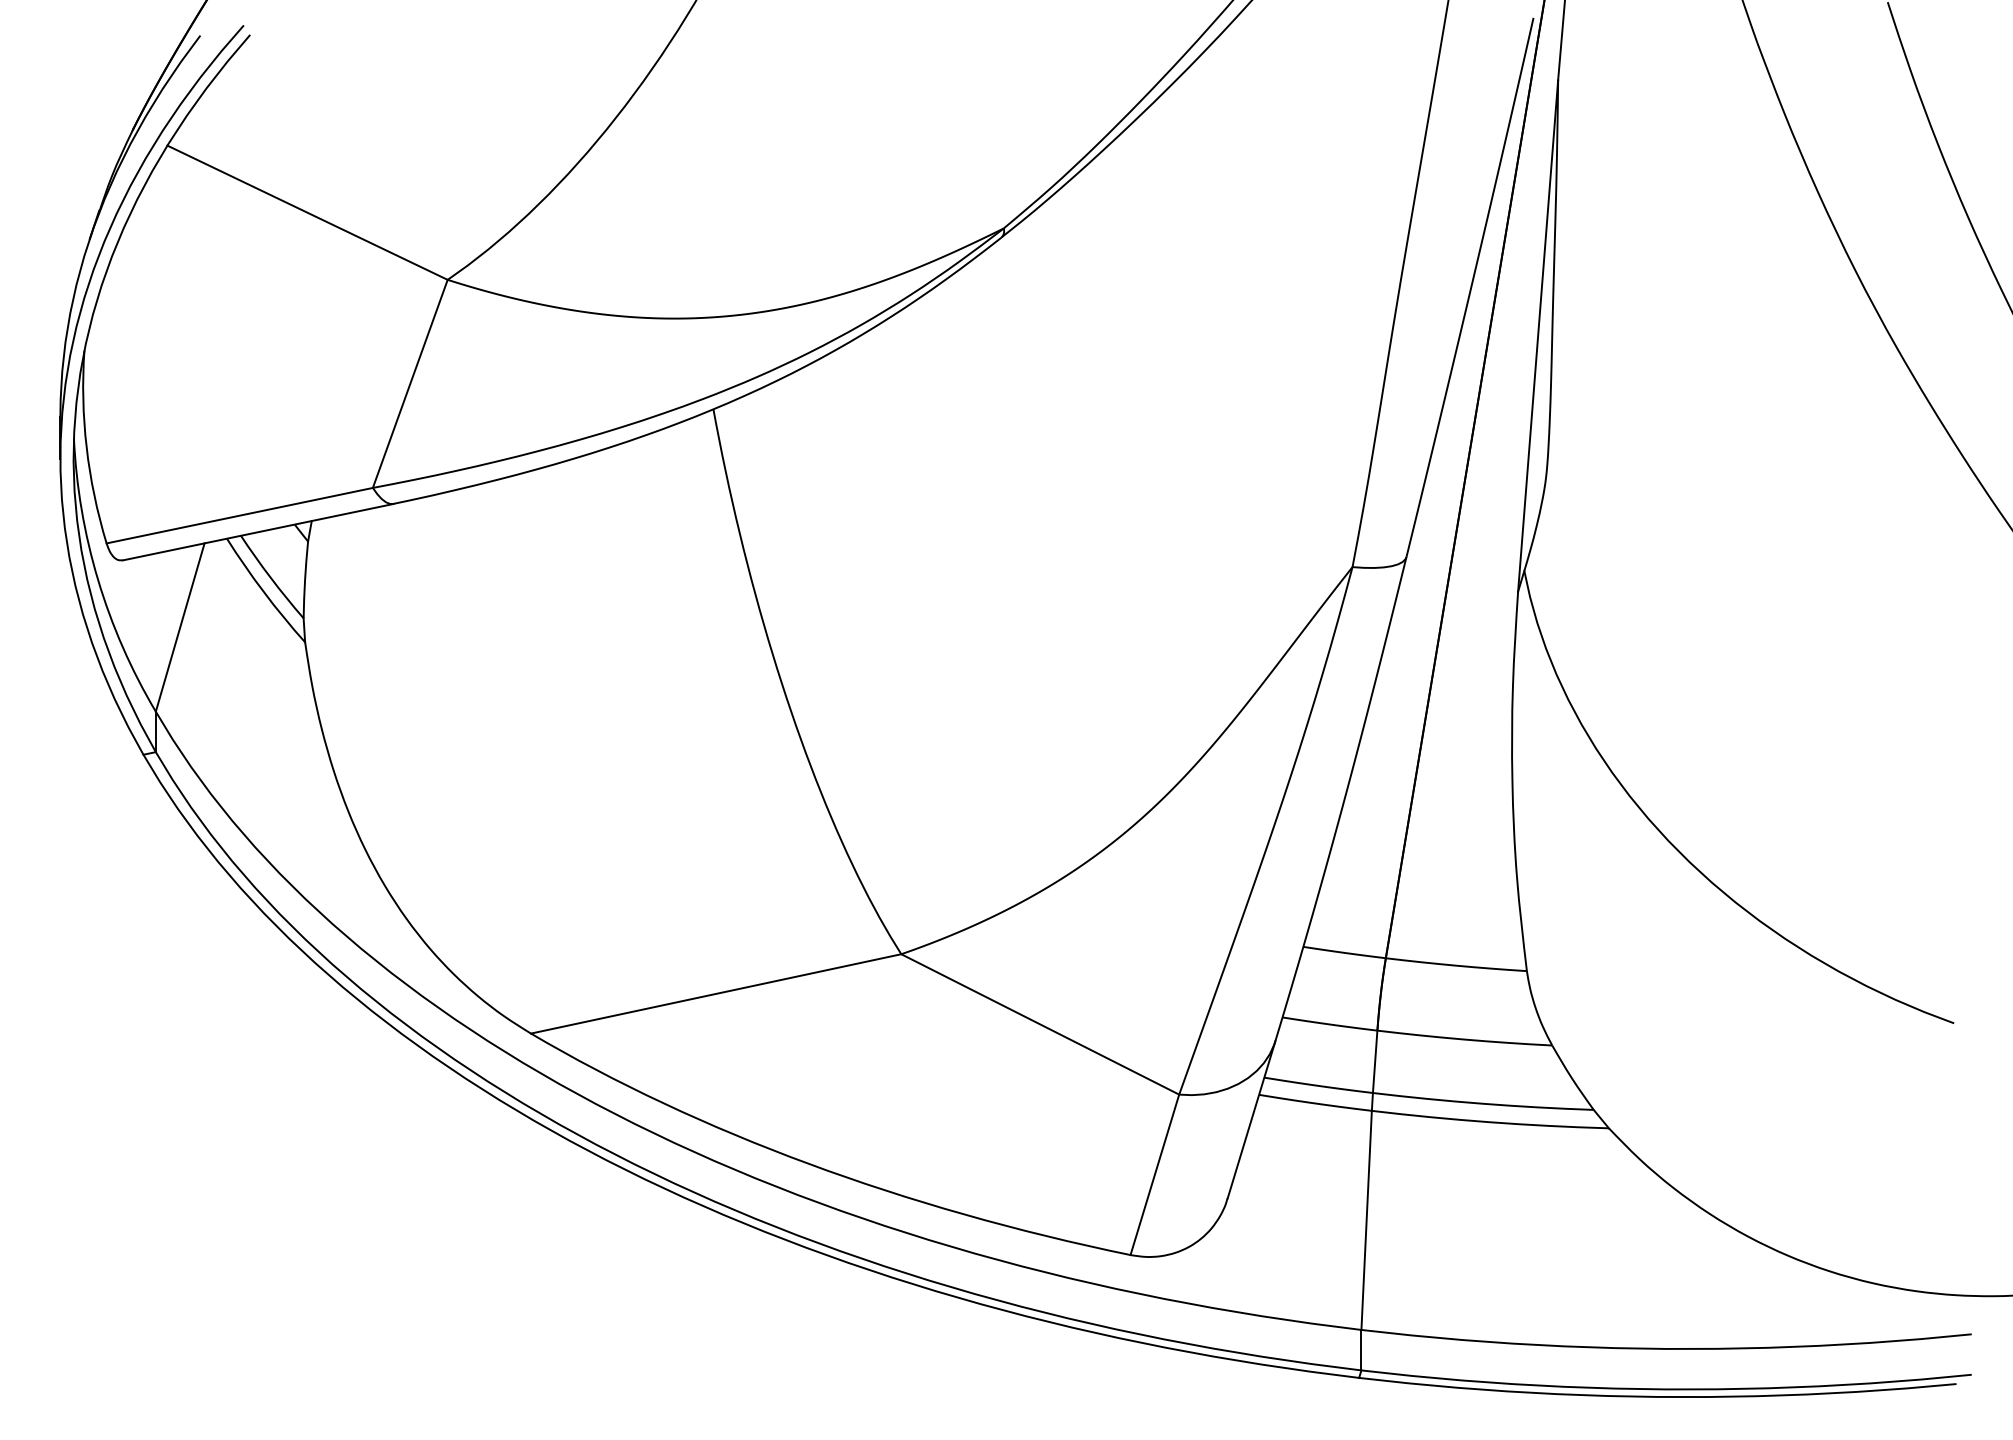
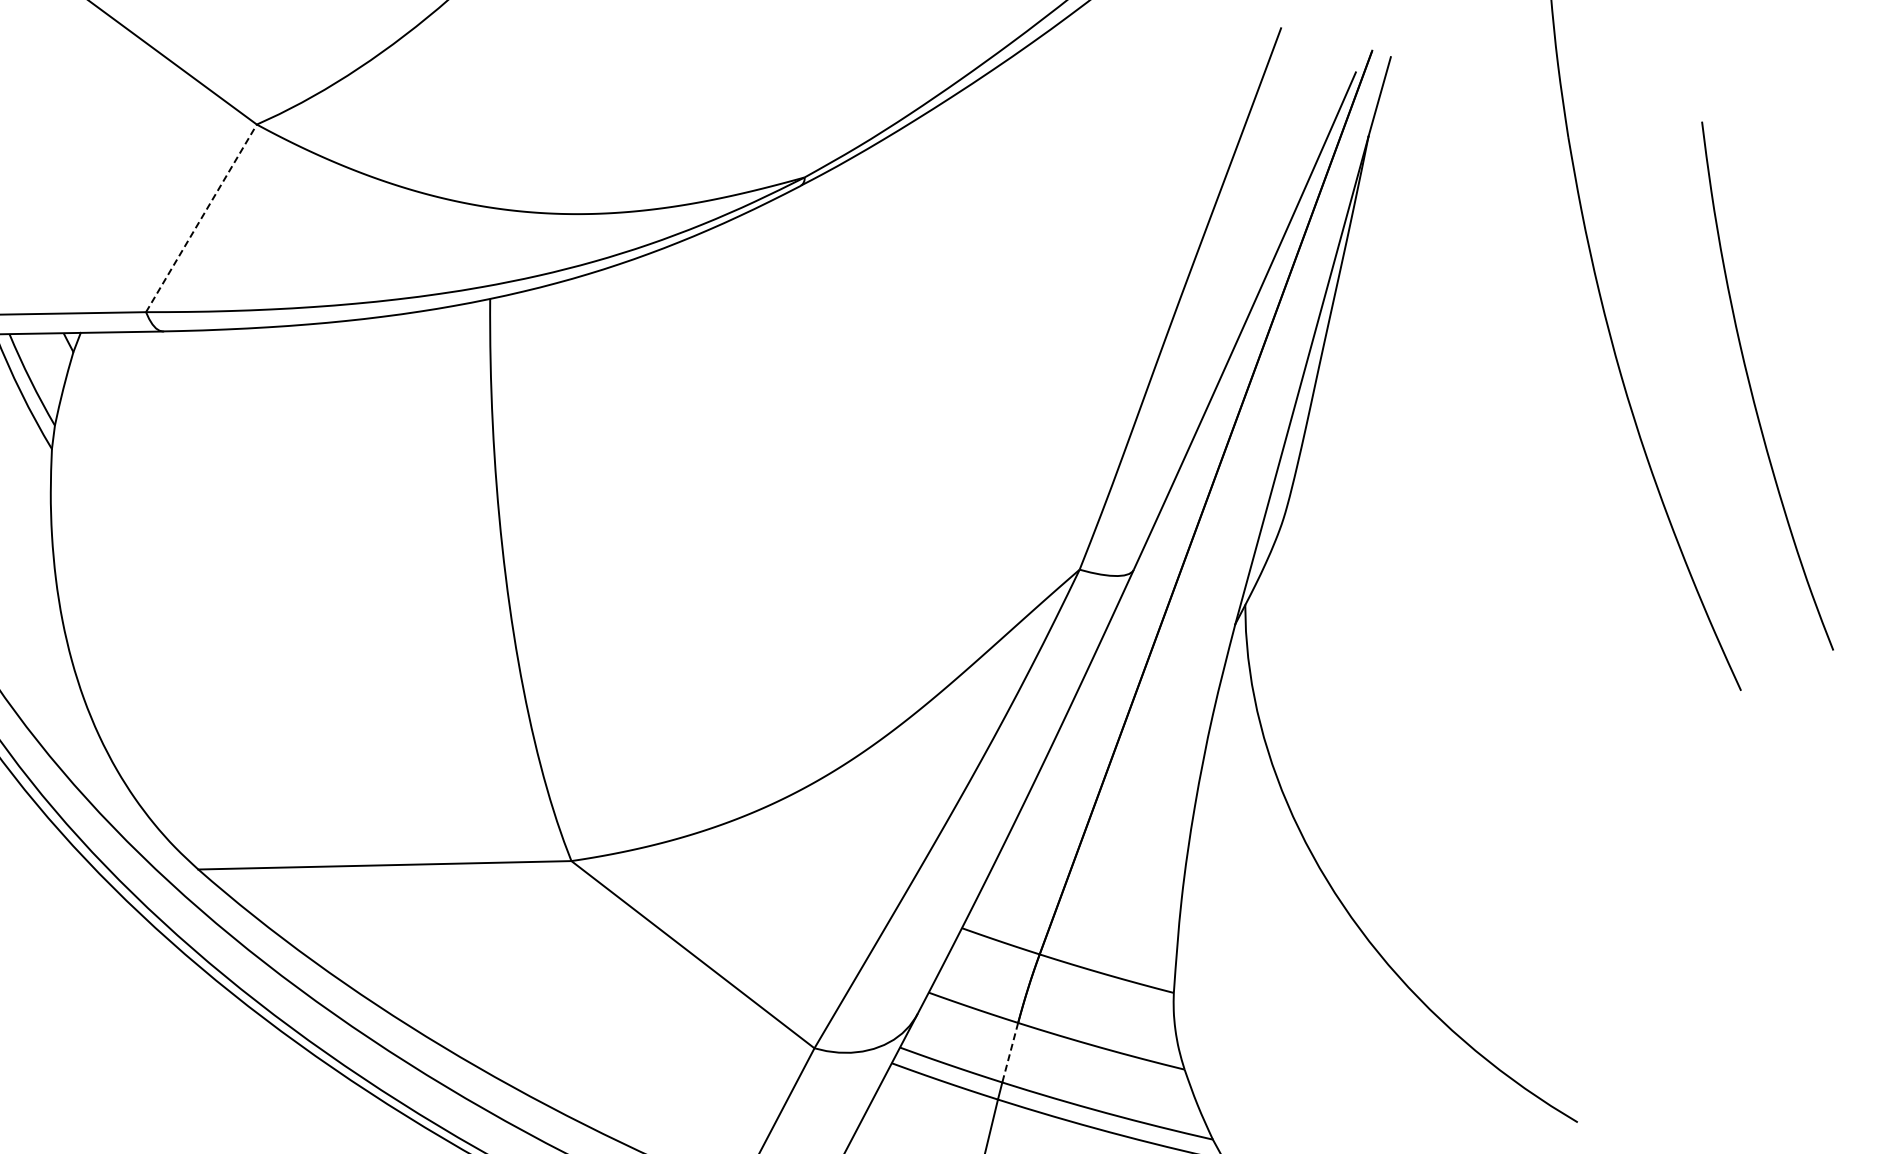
line: (410, 383) -> (201, 218), solid -> dashed
line: (1375, 1062) -> (1010, 1053), solid -> dashed

